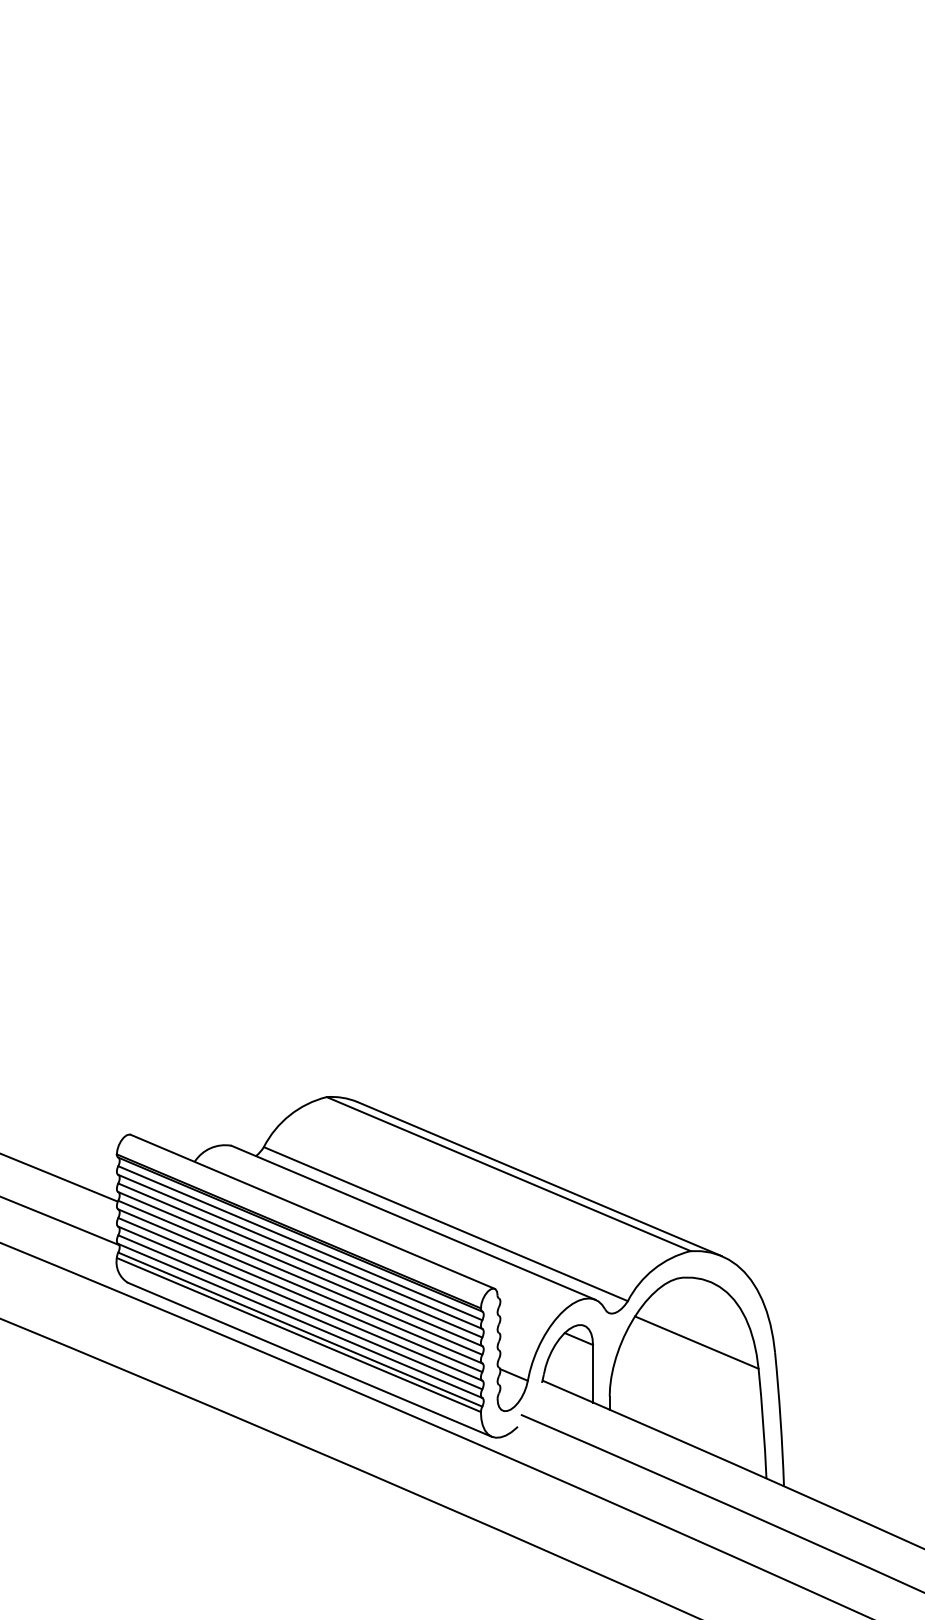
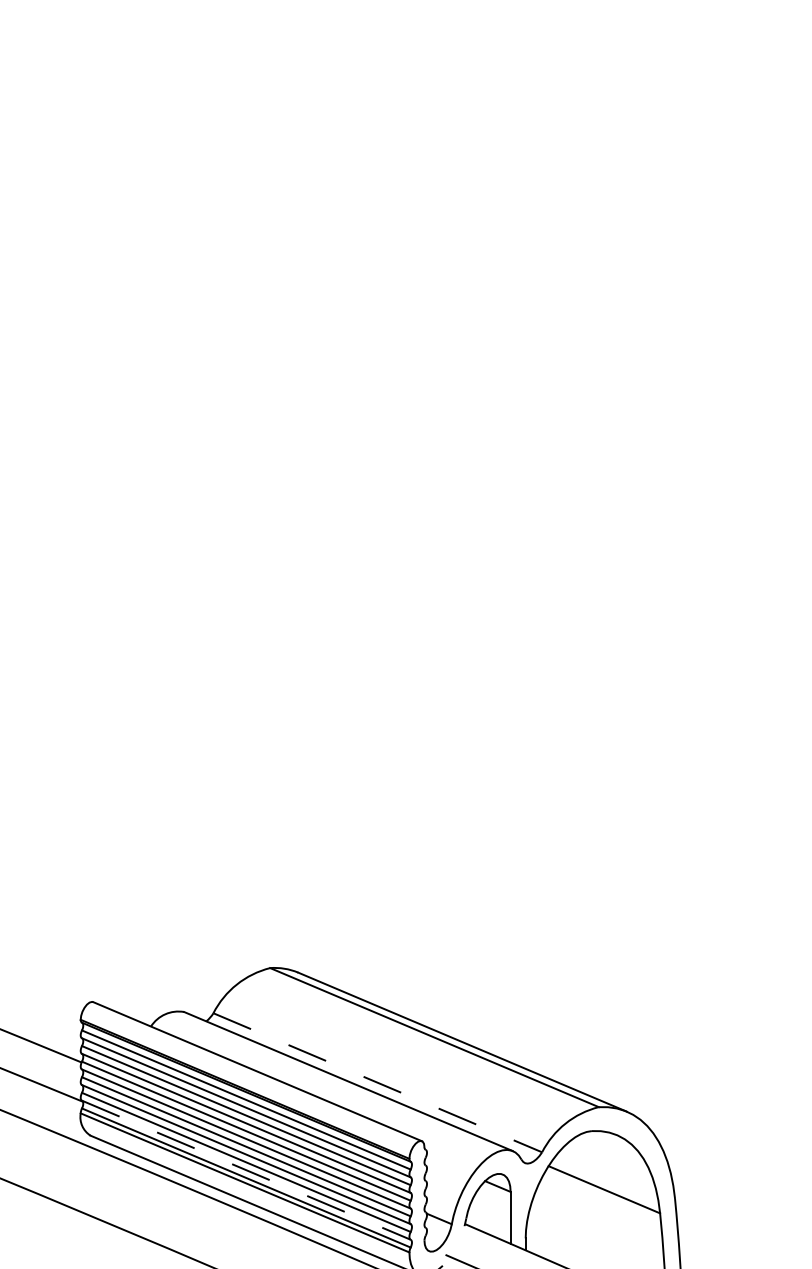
line: (445, 1224) -> (377, 1083), solid -> dashed
line: (300, 1320) -> (246, 1169), solid -> dashed

